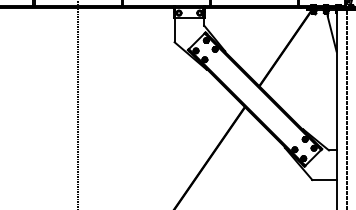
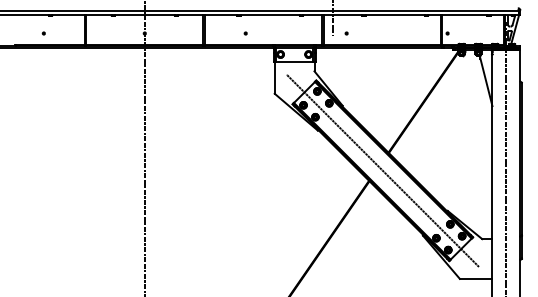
line: (254, 99) -> (382, 170), added

